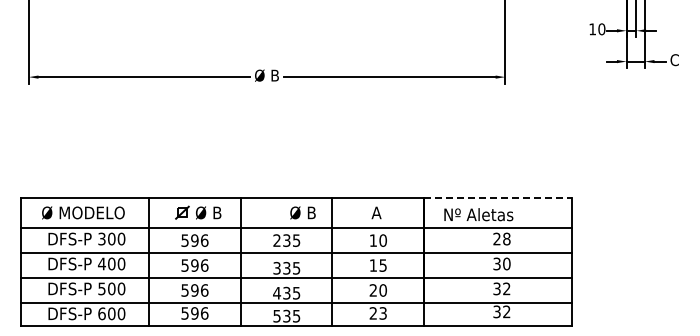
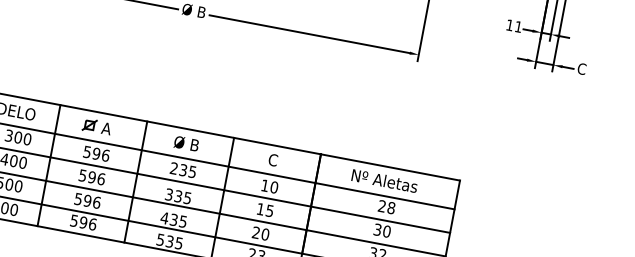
text: (601, 29) -> (518, 27), 10 -> 11
line: (498, 197) -> (390, 167), dashed -> solid
text: (208, 212) -> (114, 129), Ø B -> A
text: (302, 212) -> (186, 143), moved
text: (376, 212) -> (273, 159), A -> C
text: (478, 214) -> (384, 180), moved

